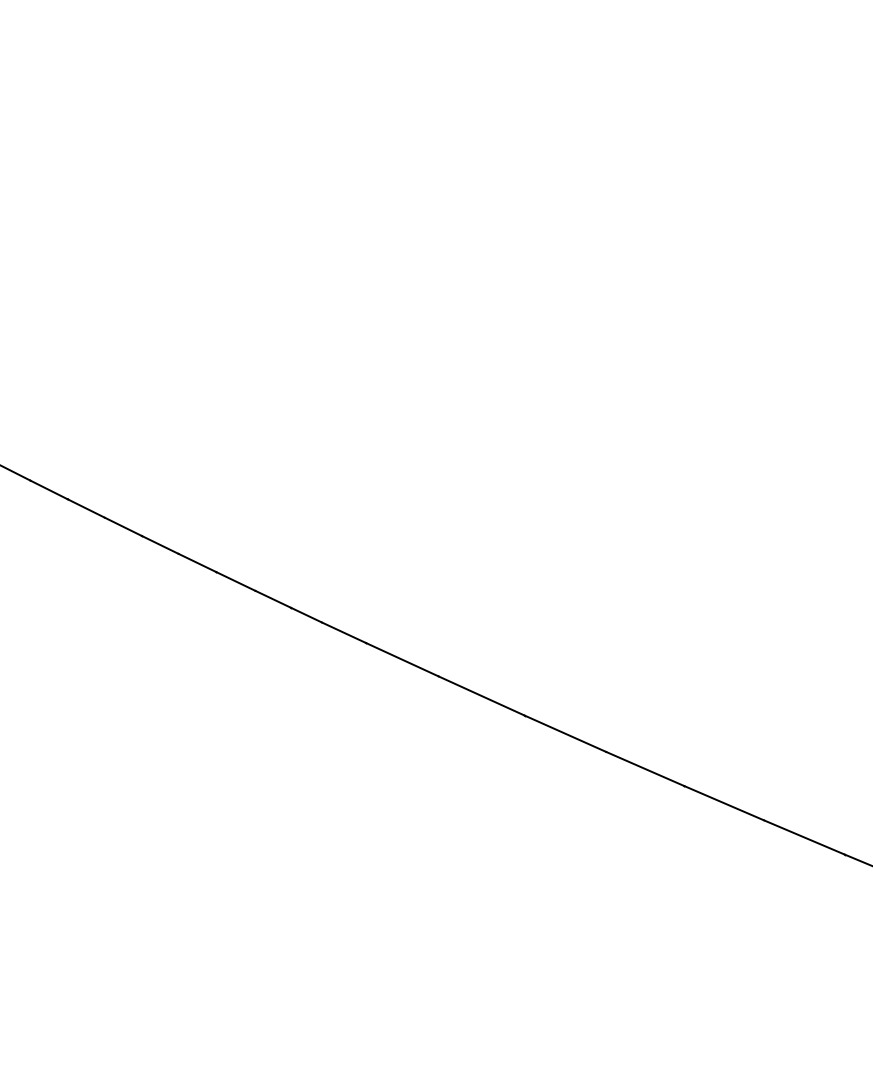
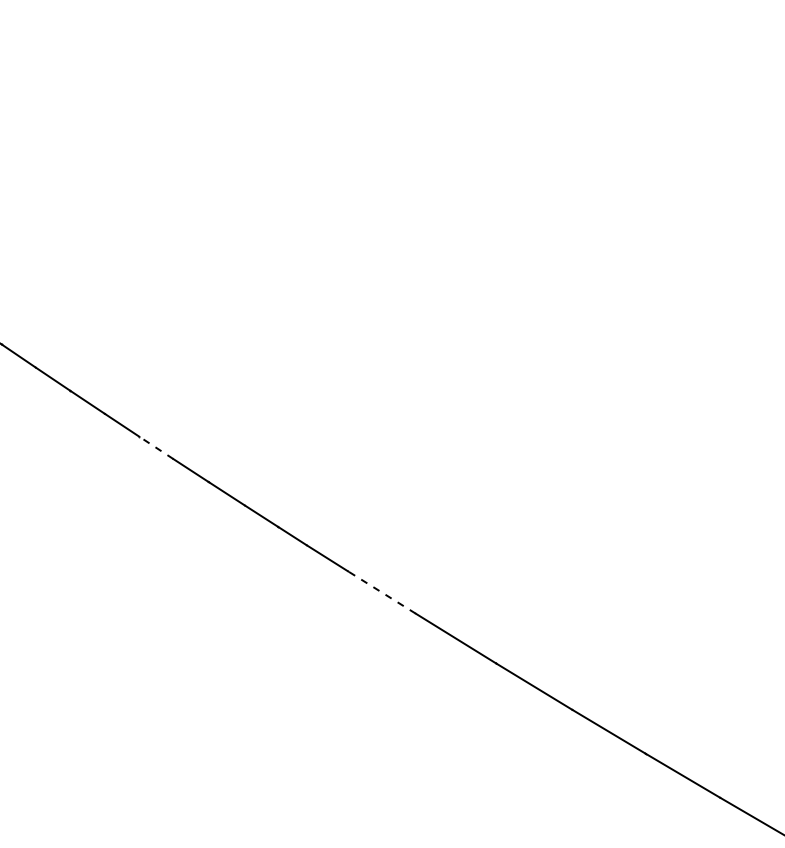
line: (159, 544) -> (155, 447), solid -> dashed
line: (402, 659) -> (382, 592), solid -> dashed

